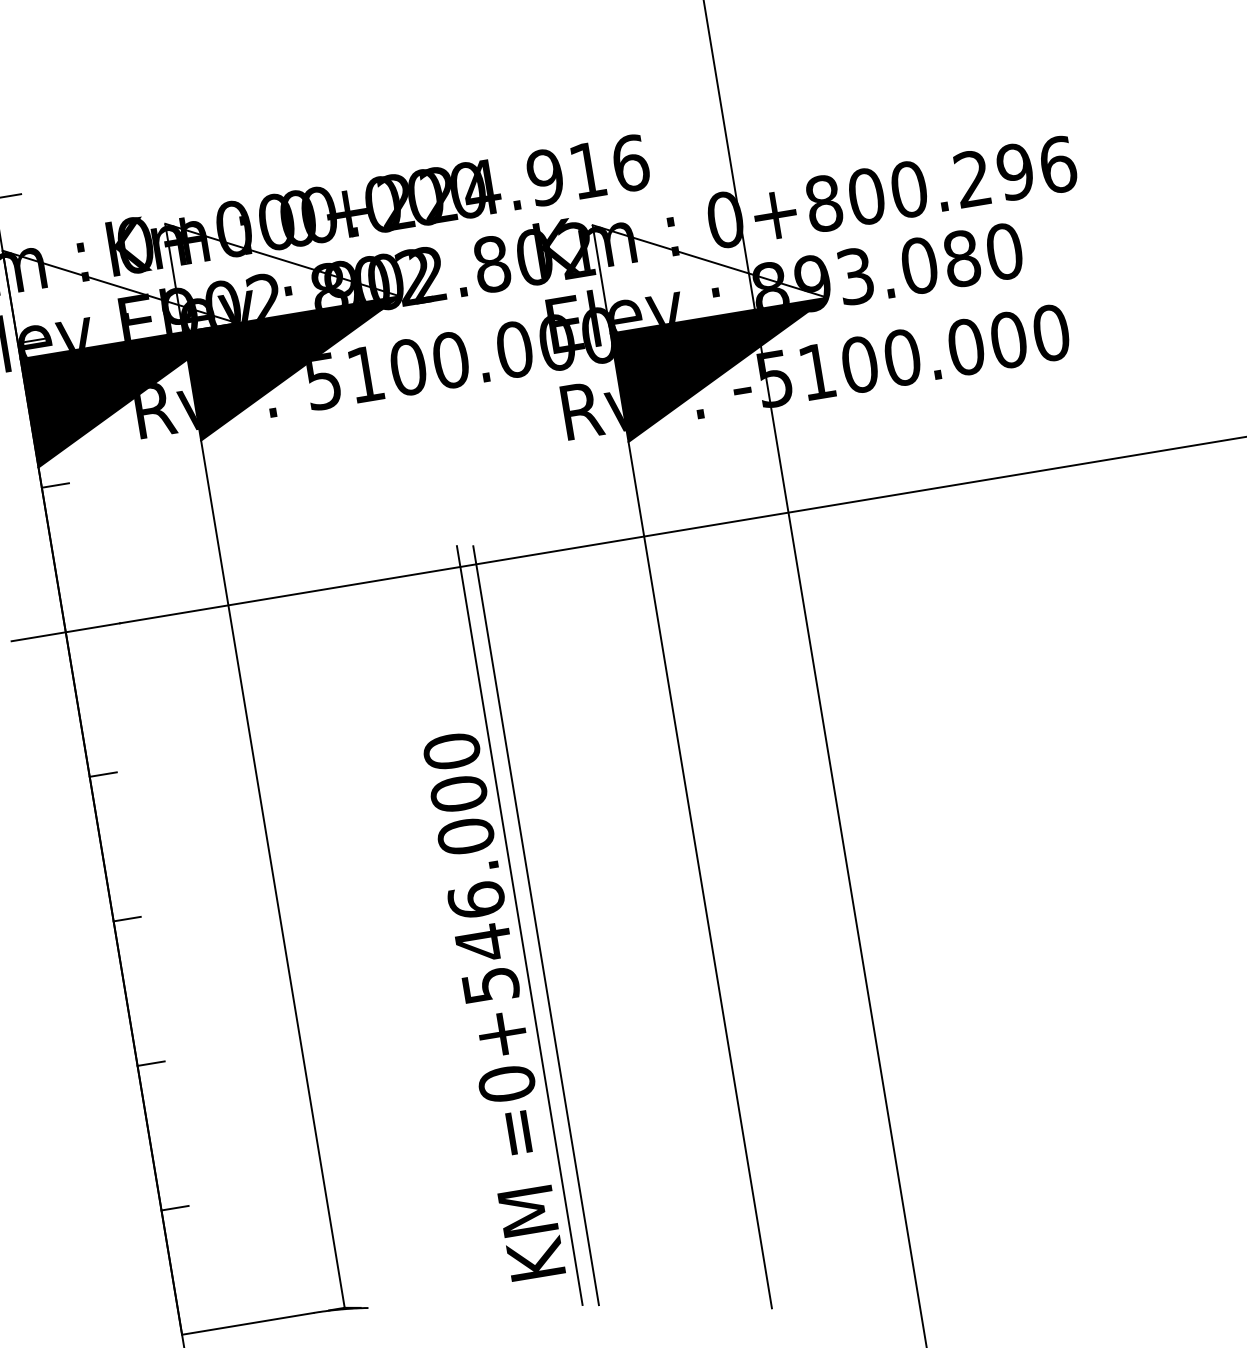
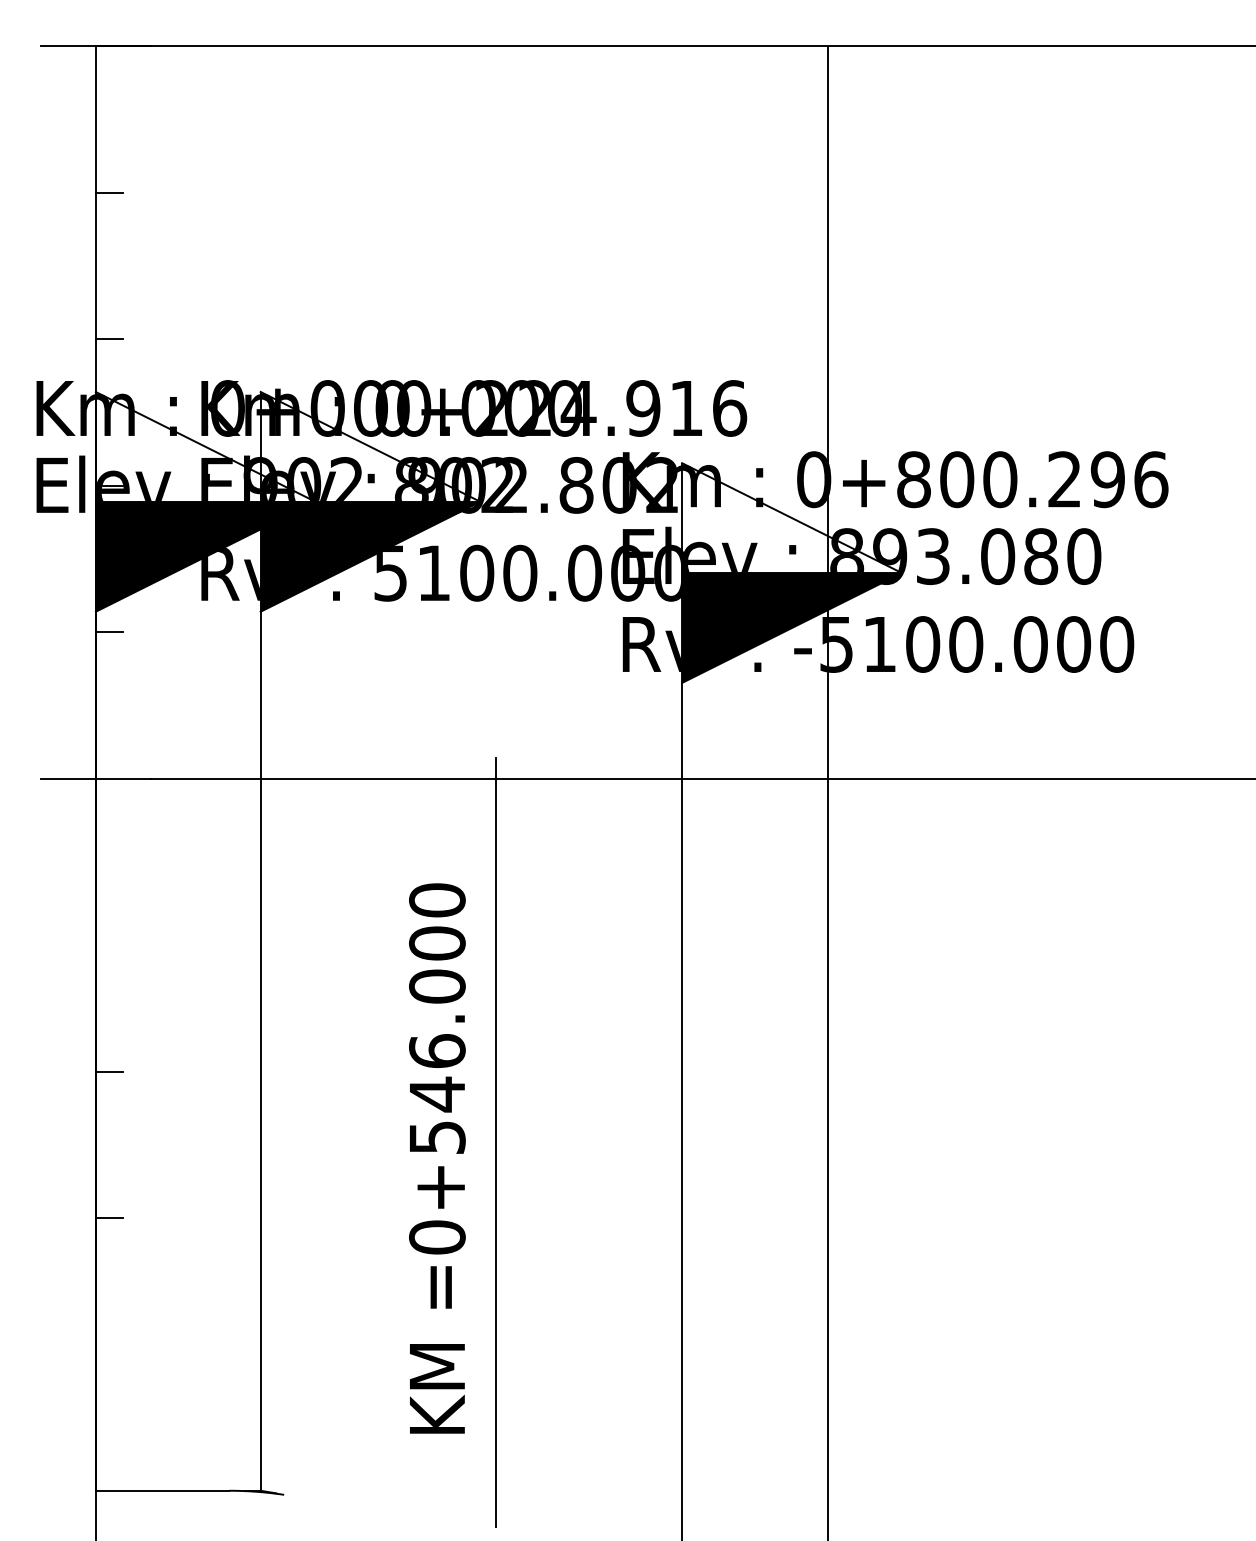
line: (103, 774) -> (109, 925), removed
line: (535, 925) -> (511, 1144), removed
text: (494, 1006) -> (437, 1158), moved
line: (174, 1207) -> (109, 1364), removed

